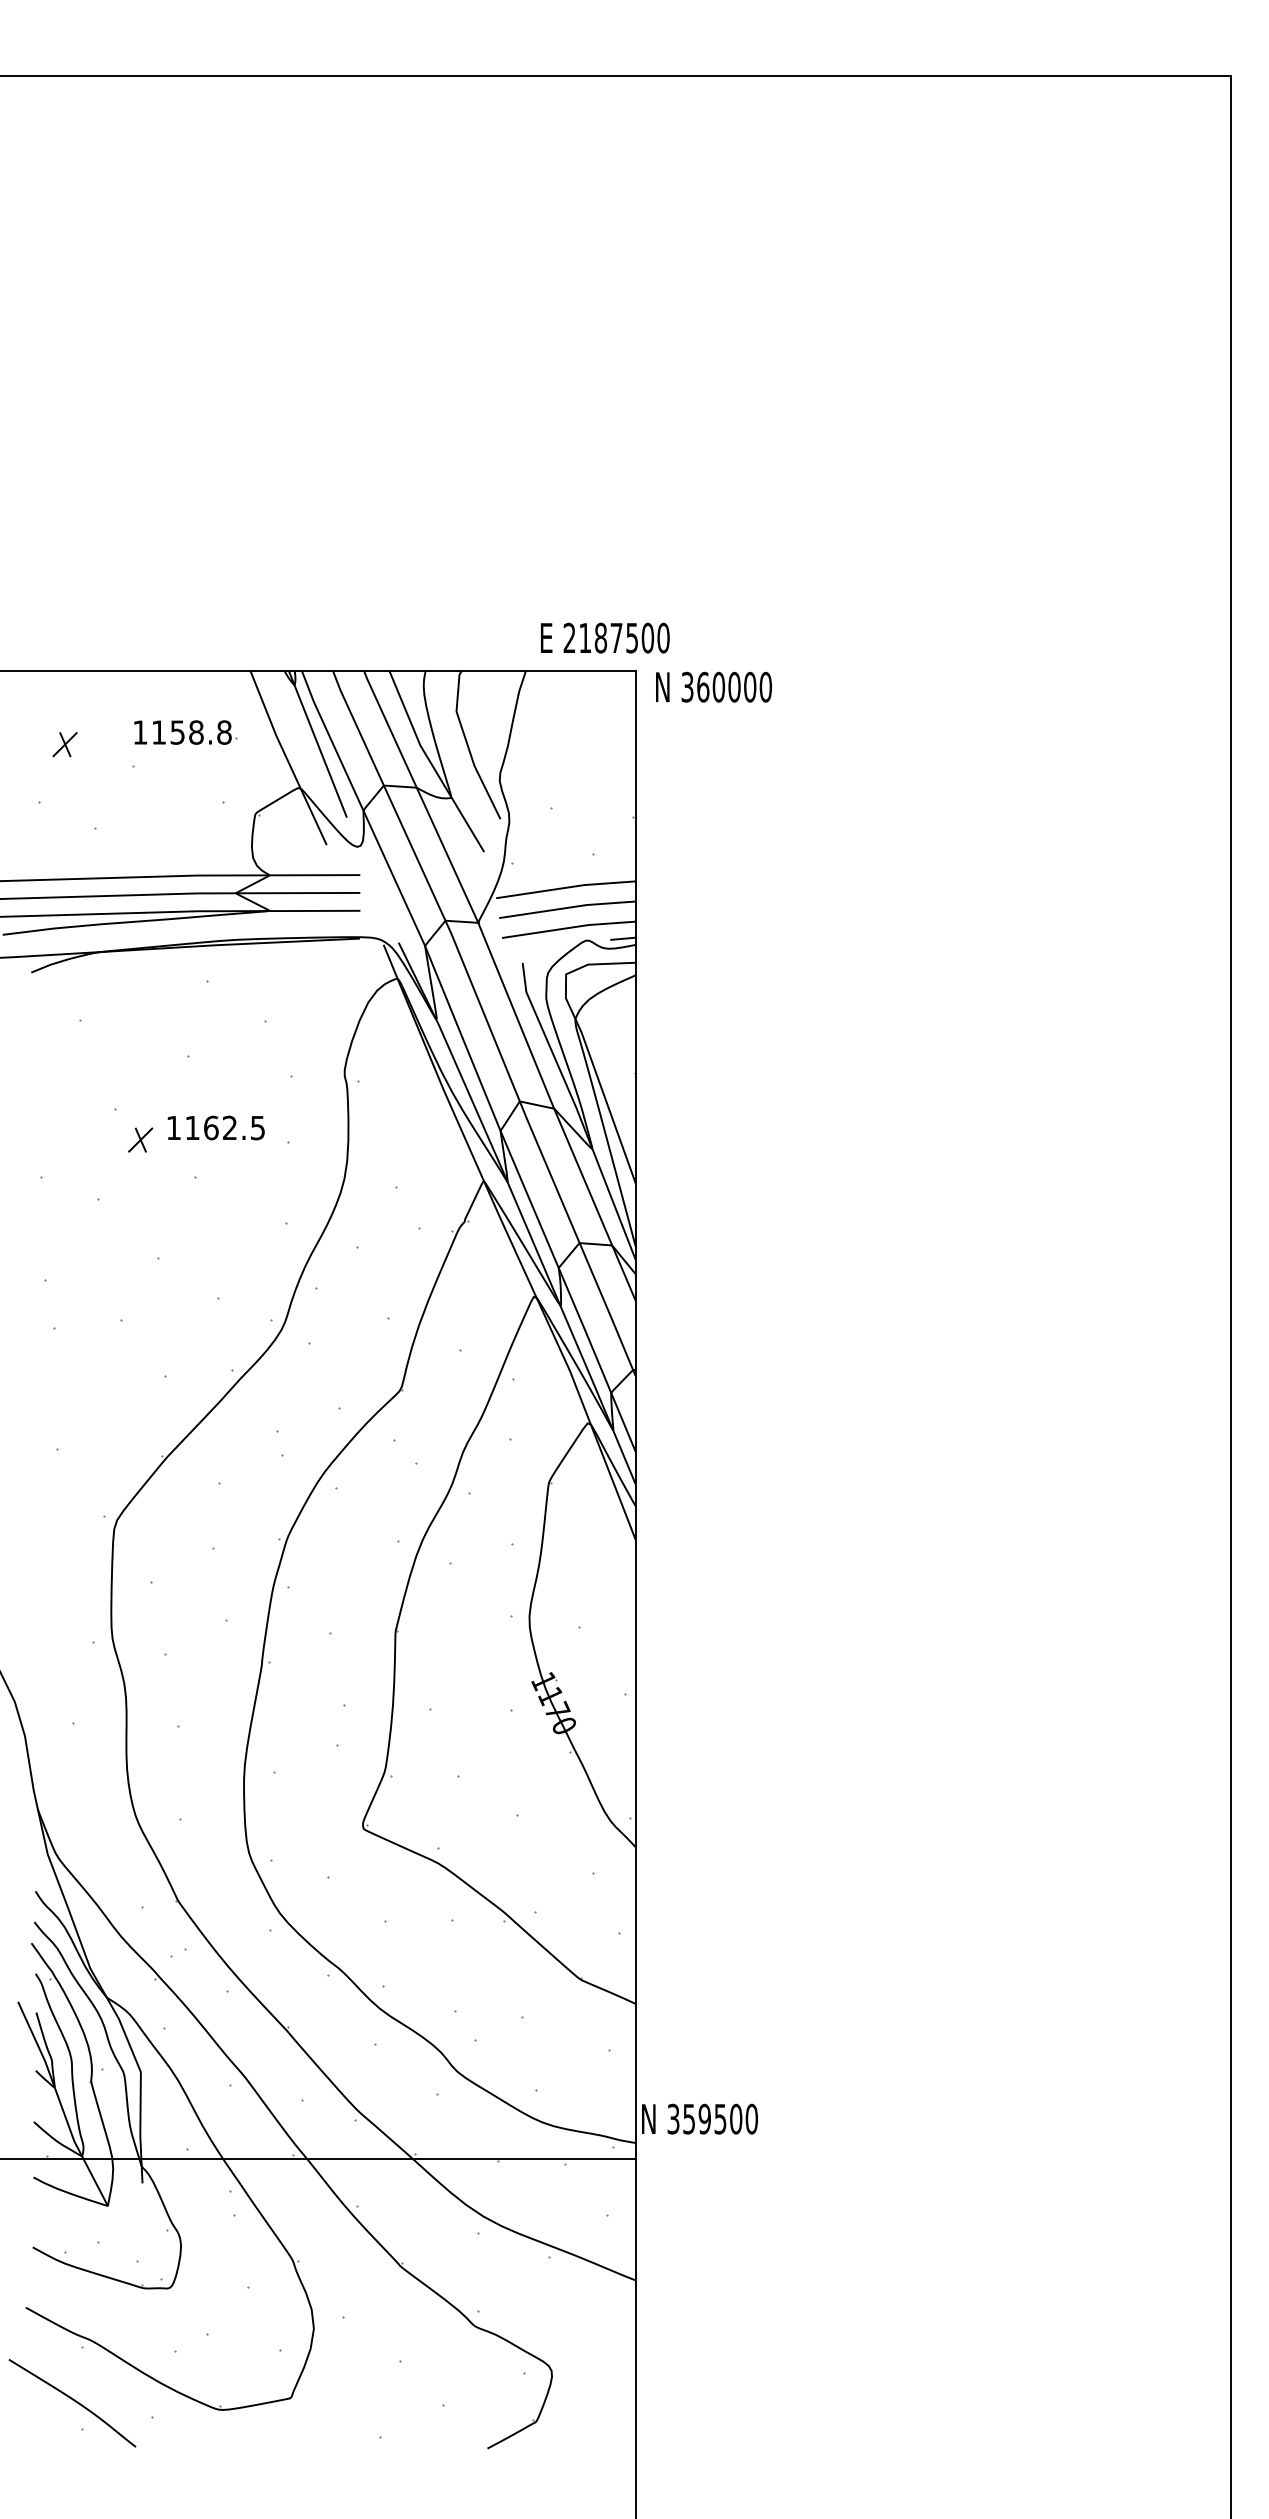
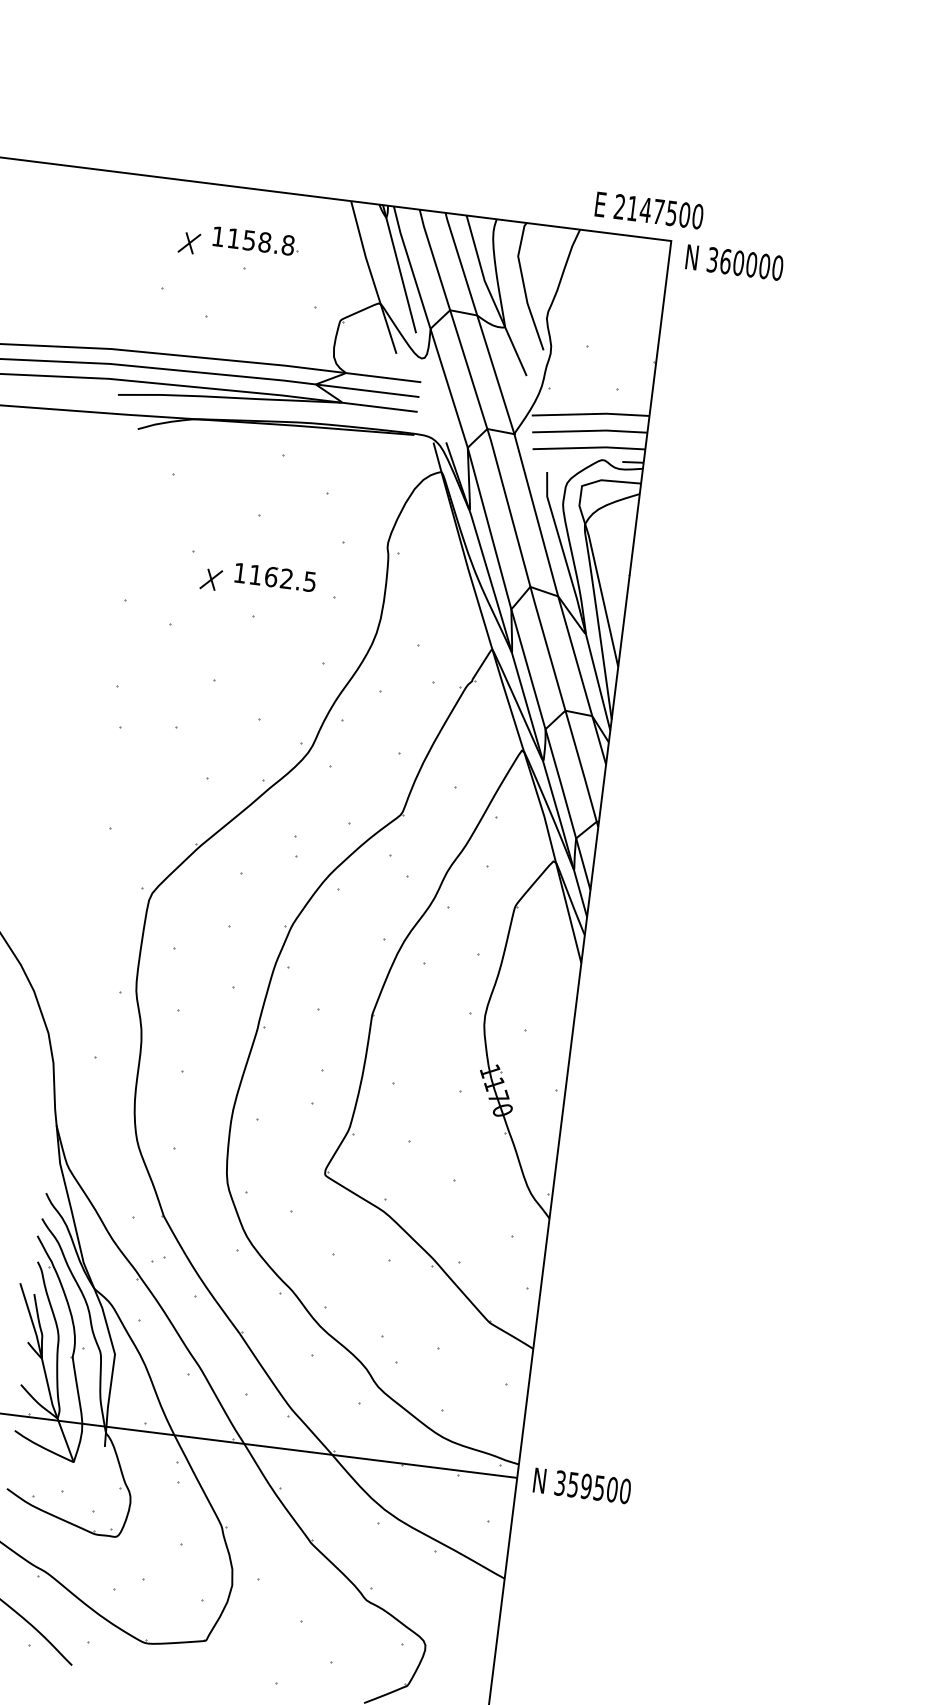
text: (600, 637) -> (645, 209), 2187500 -> 2147500
part: (185, 732) -> (255, 241), moved
text: (699, 2118) -> (581, 1485), moved

